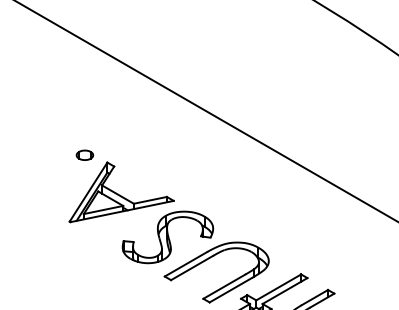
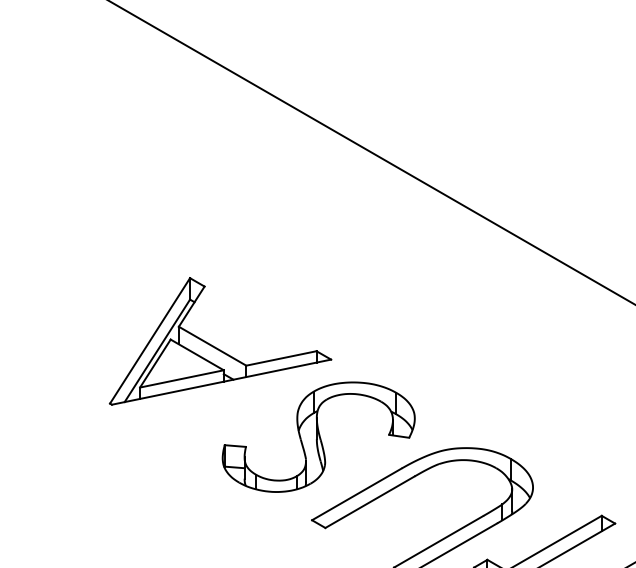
part: (84, 154) -> (141, 261), removed

